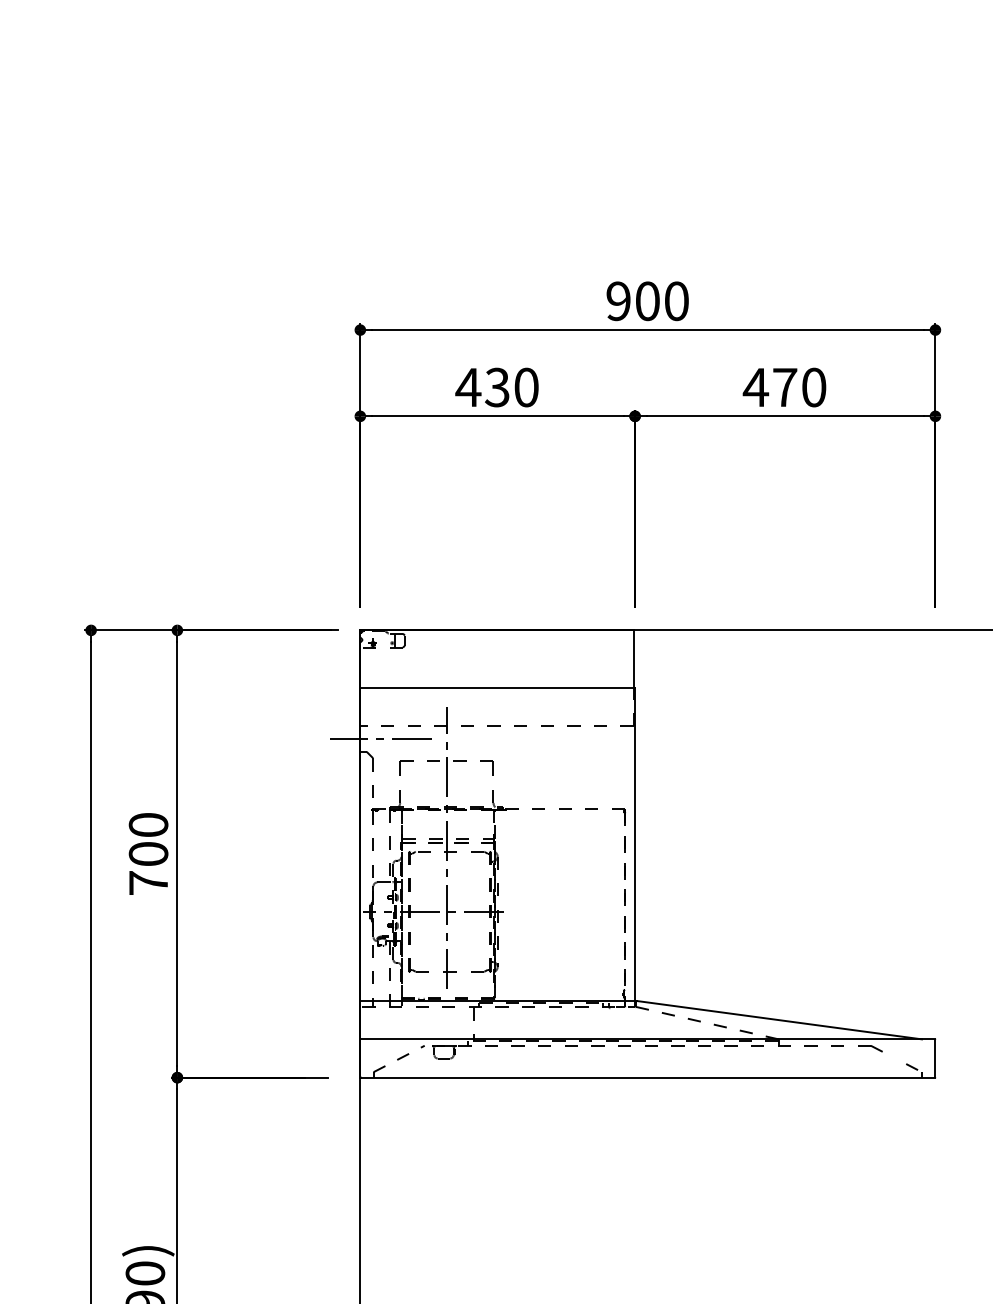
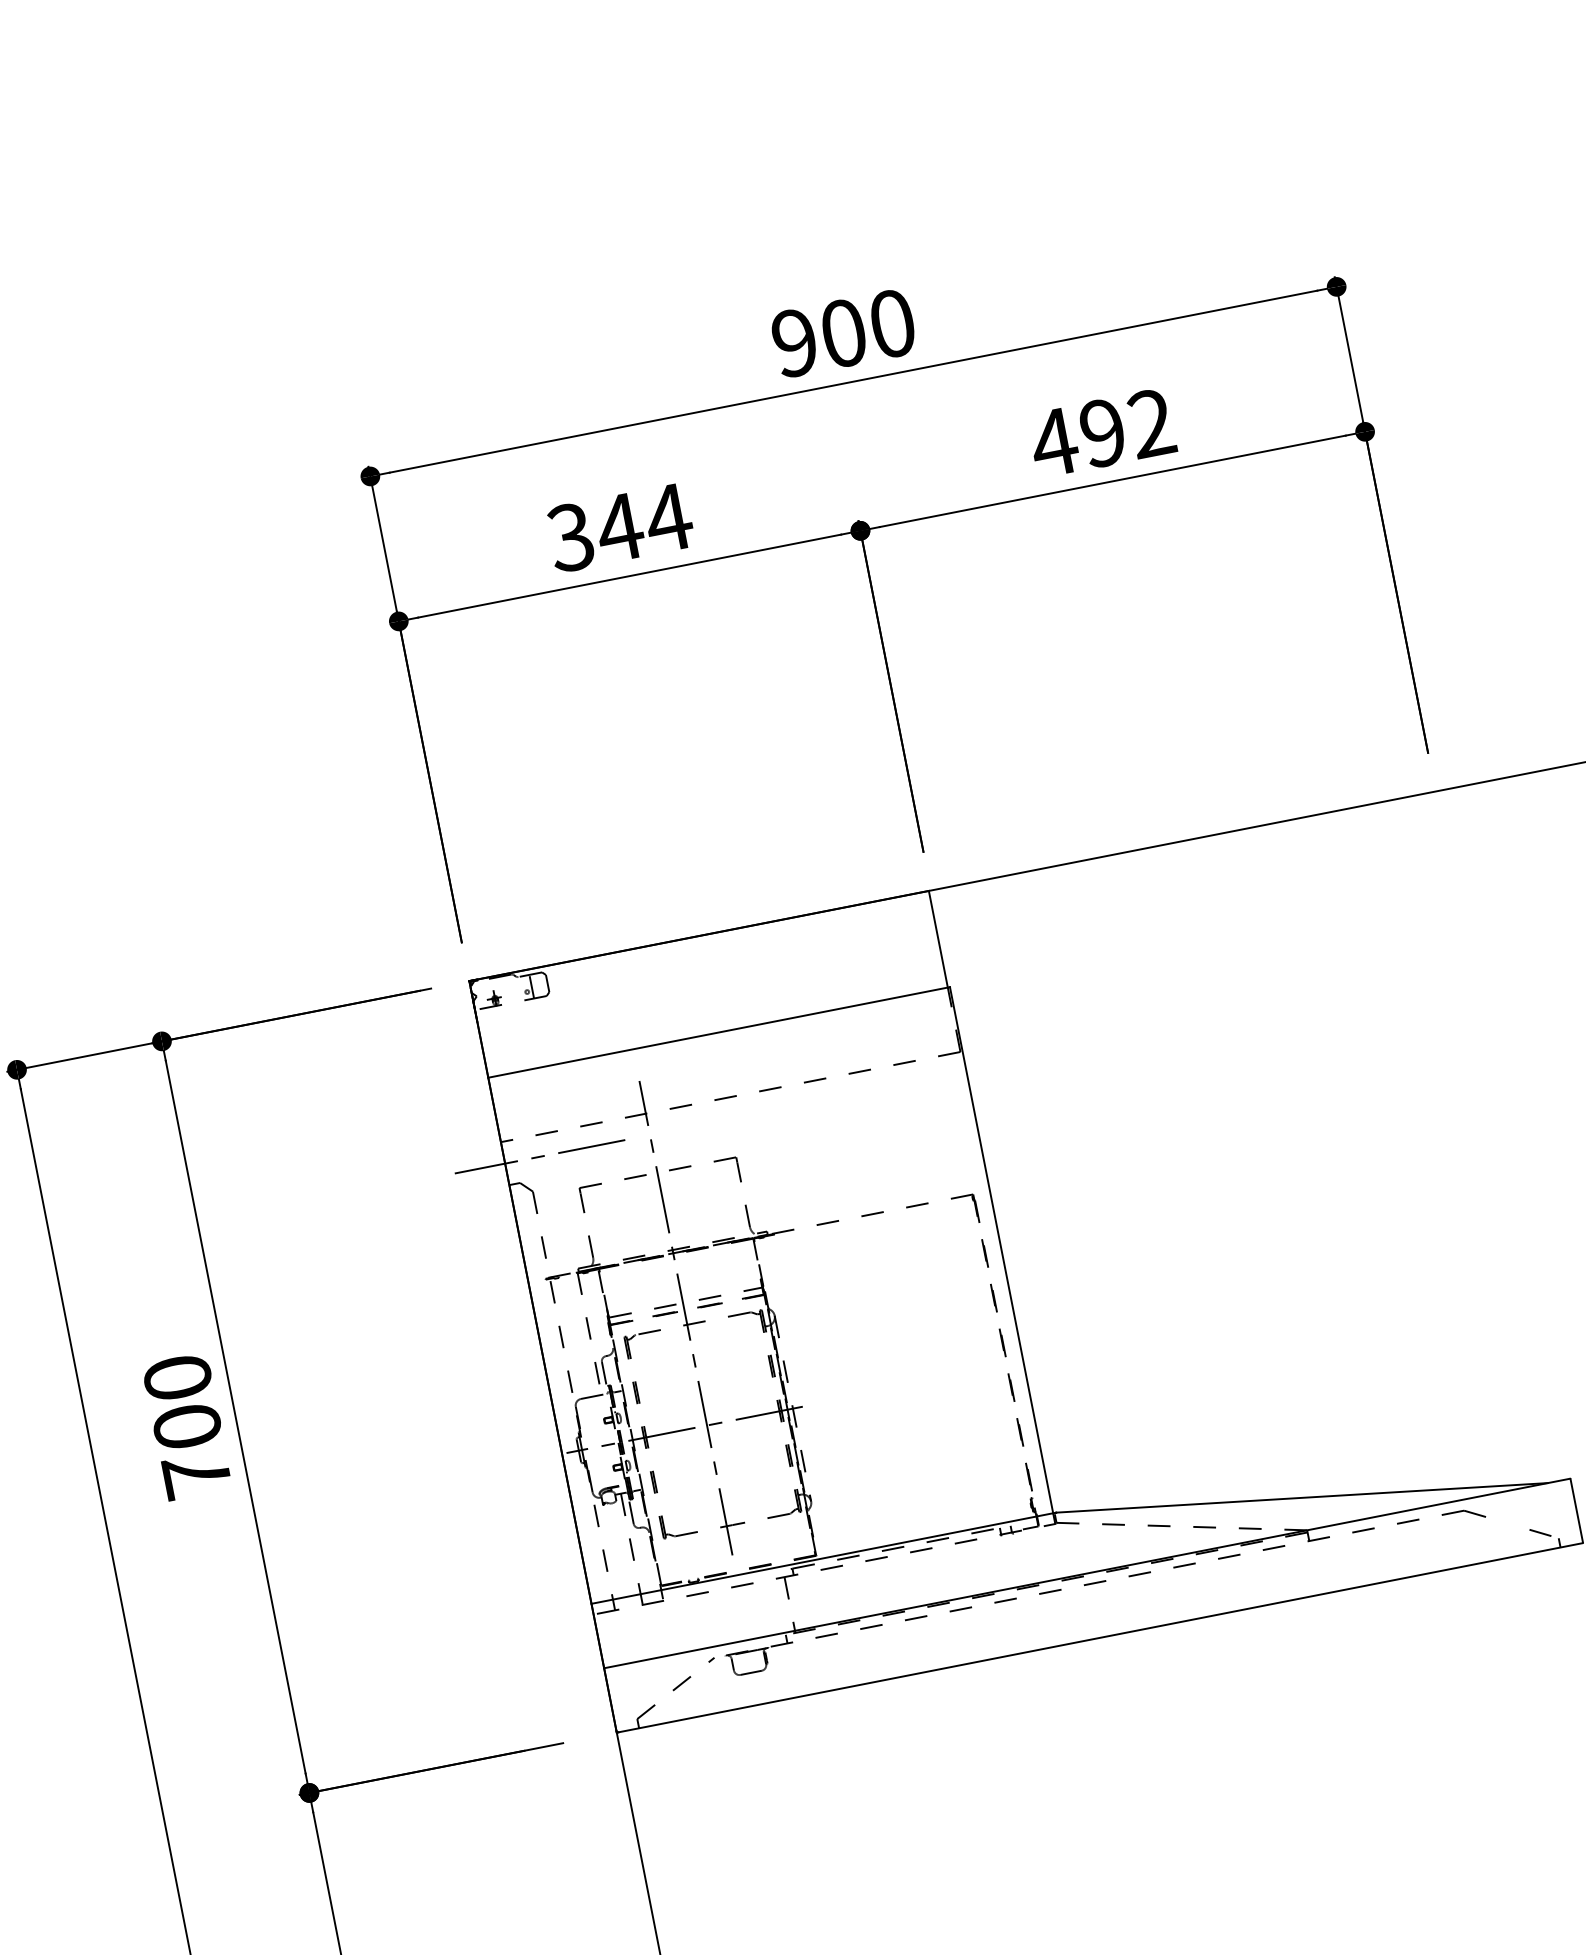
text: (497, 387) -> (619, 527), 430 -> 344
text: (799, 387) -> (1127, 428), 470 -> 492

